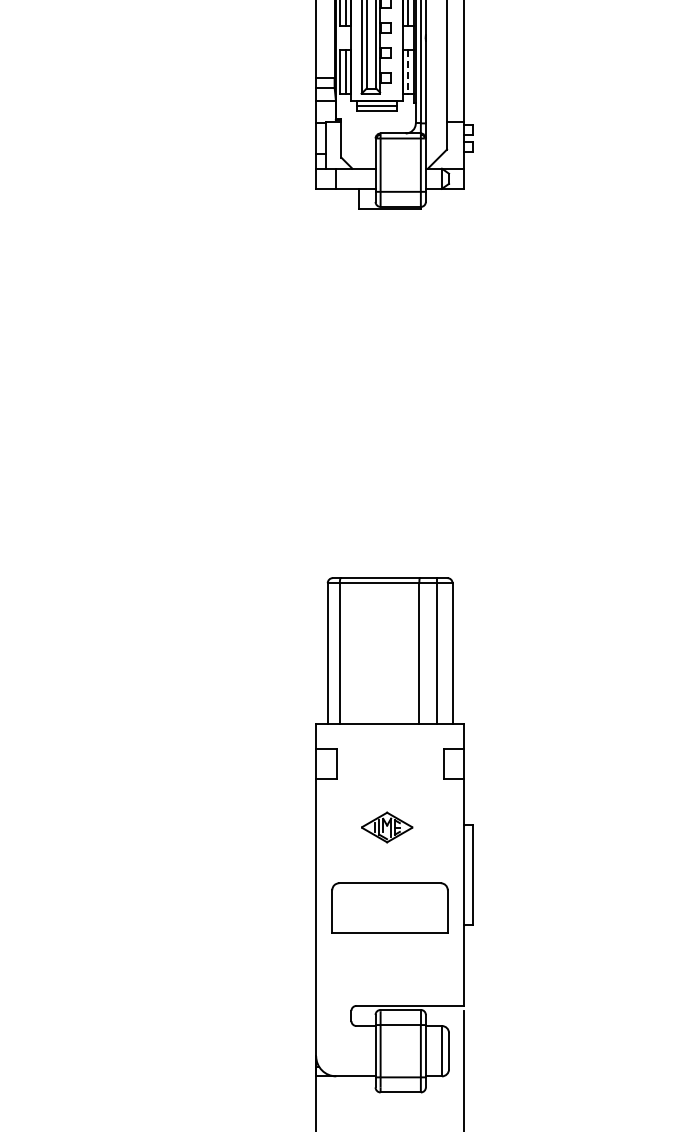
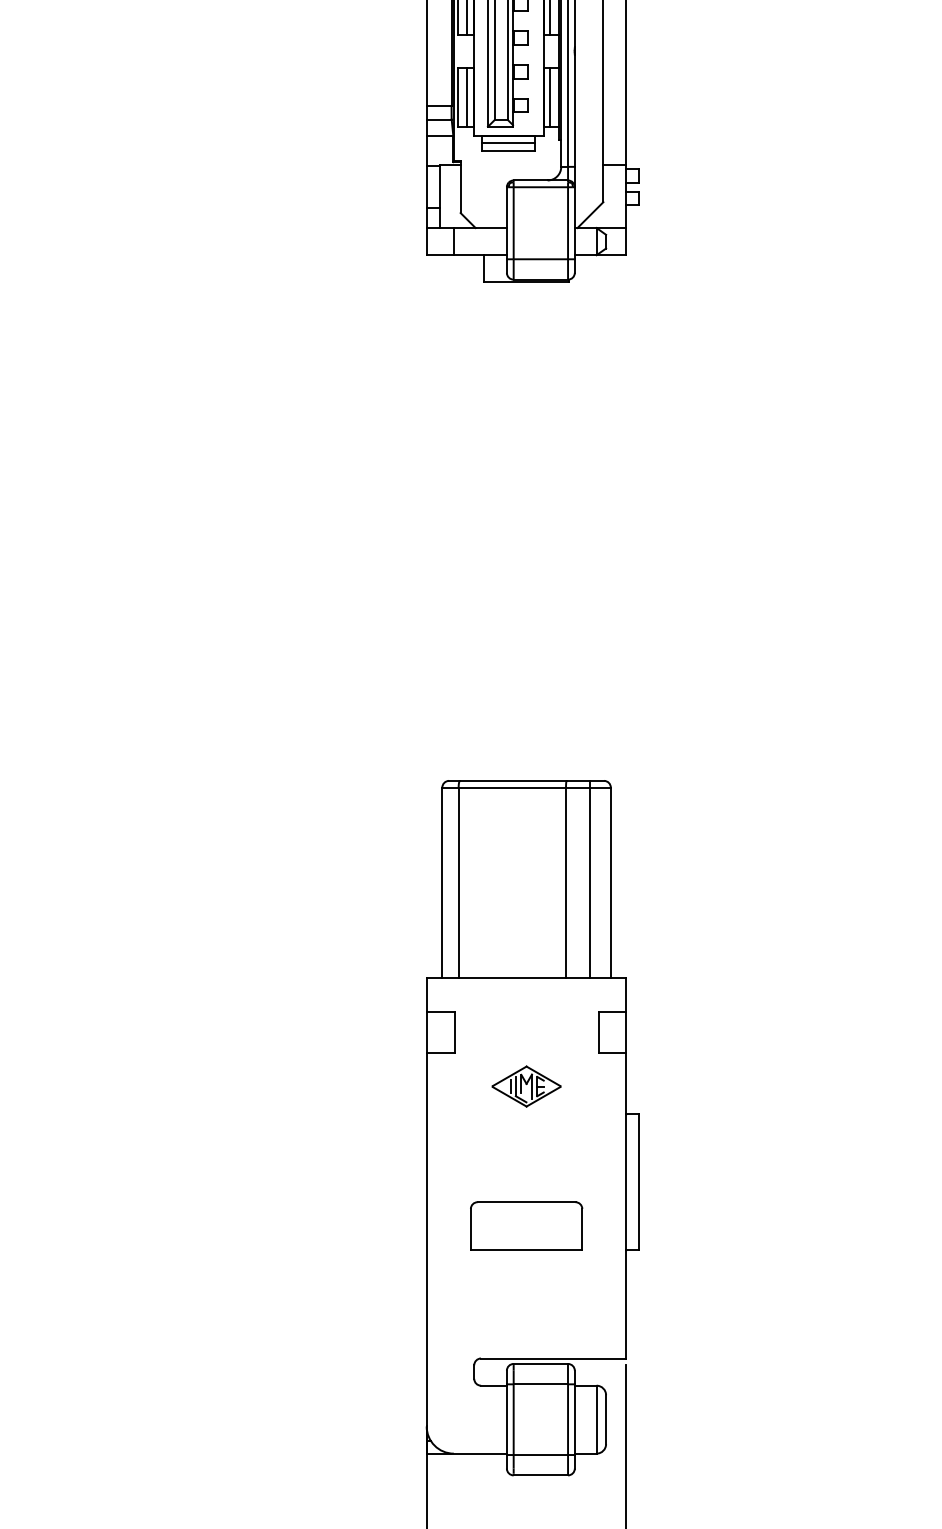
line: (407, 71) -> (549, 96), dashed -> solid
part: (387, 827) -> (527, 1086), moved
part: (390, 907) -> (527, 1225), size x0.71

